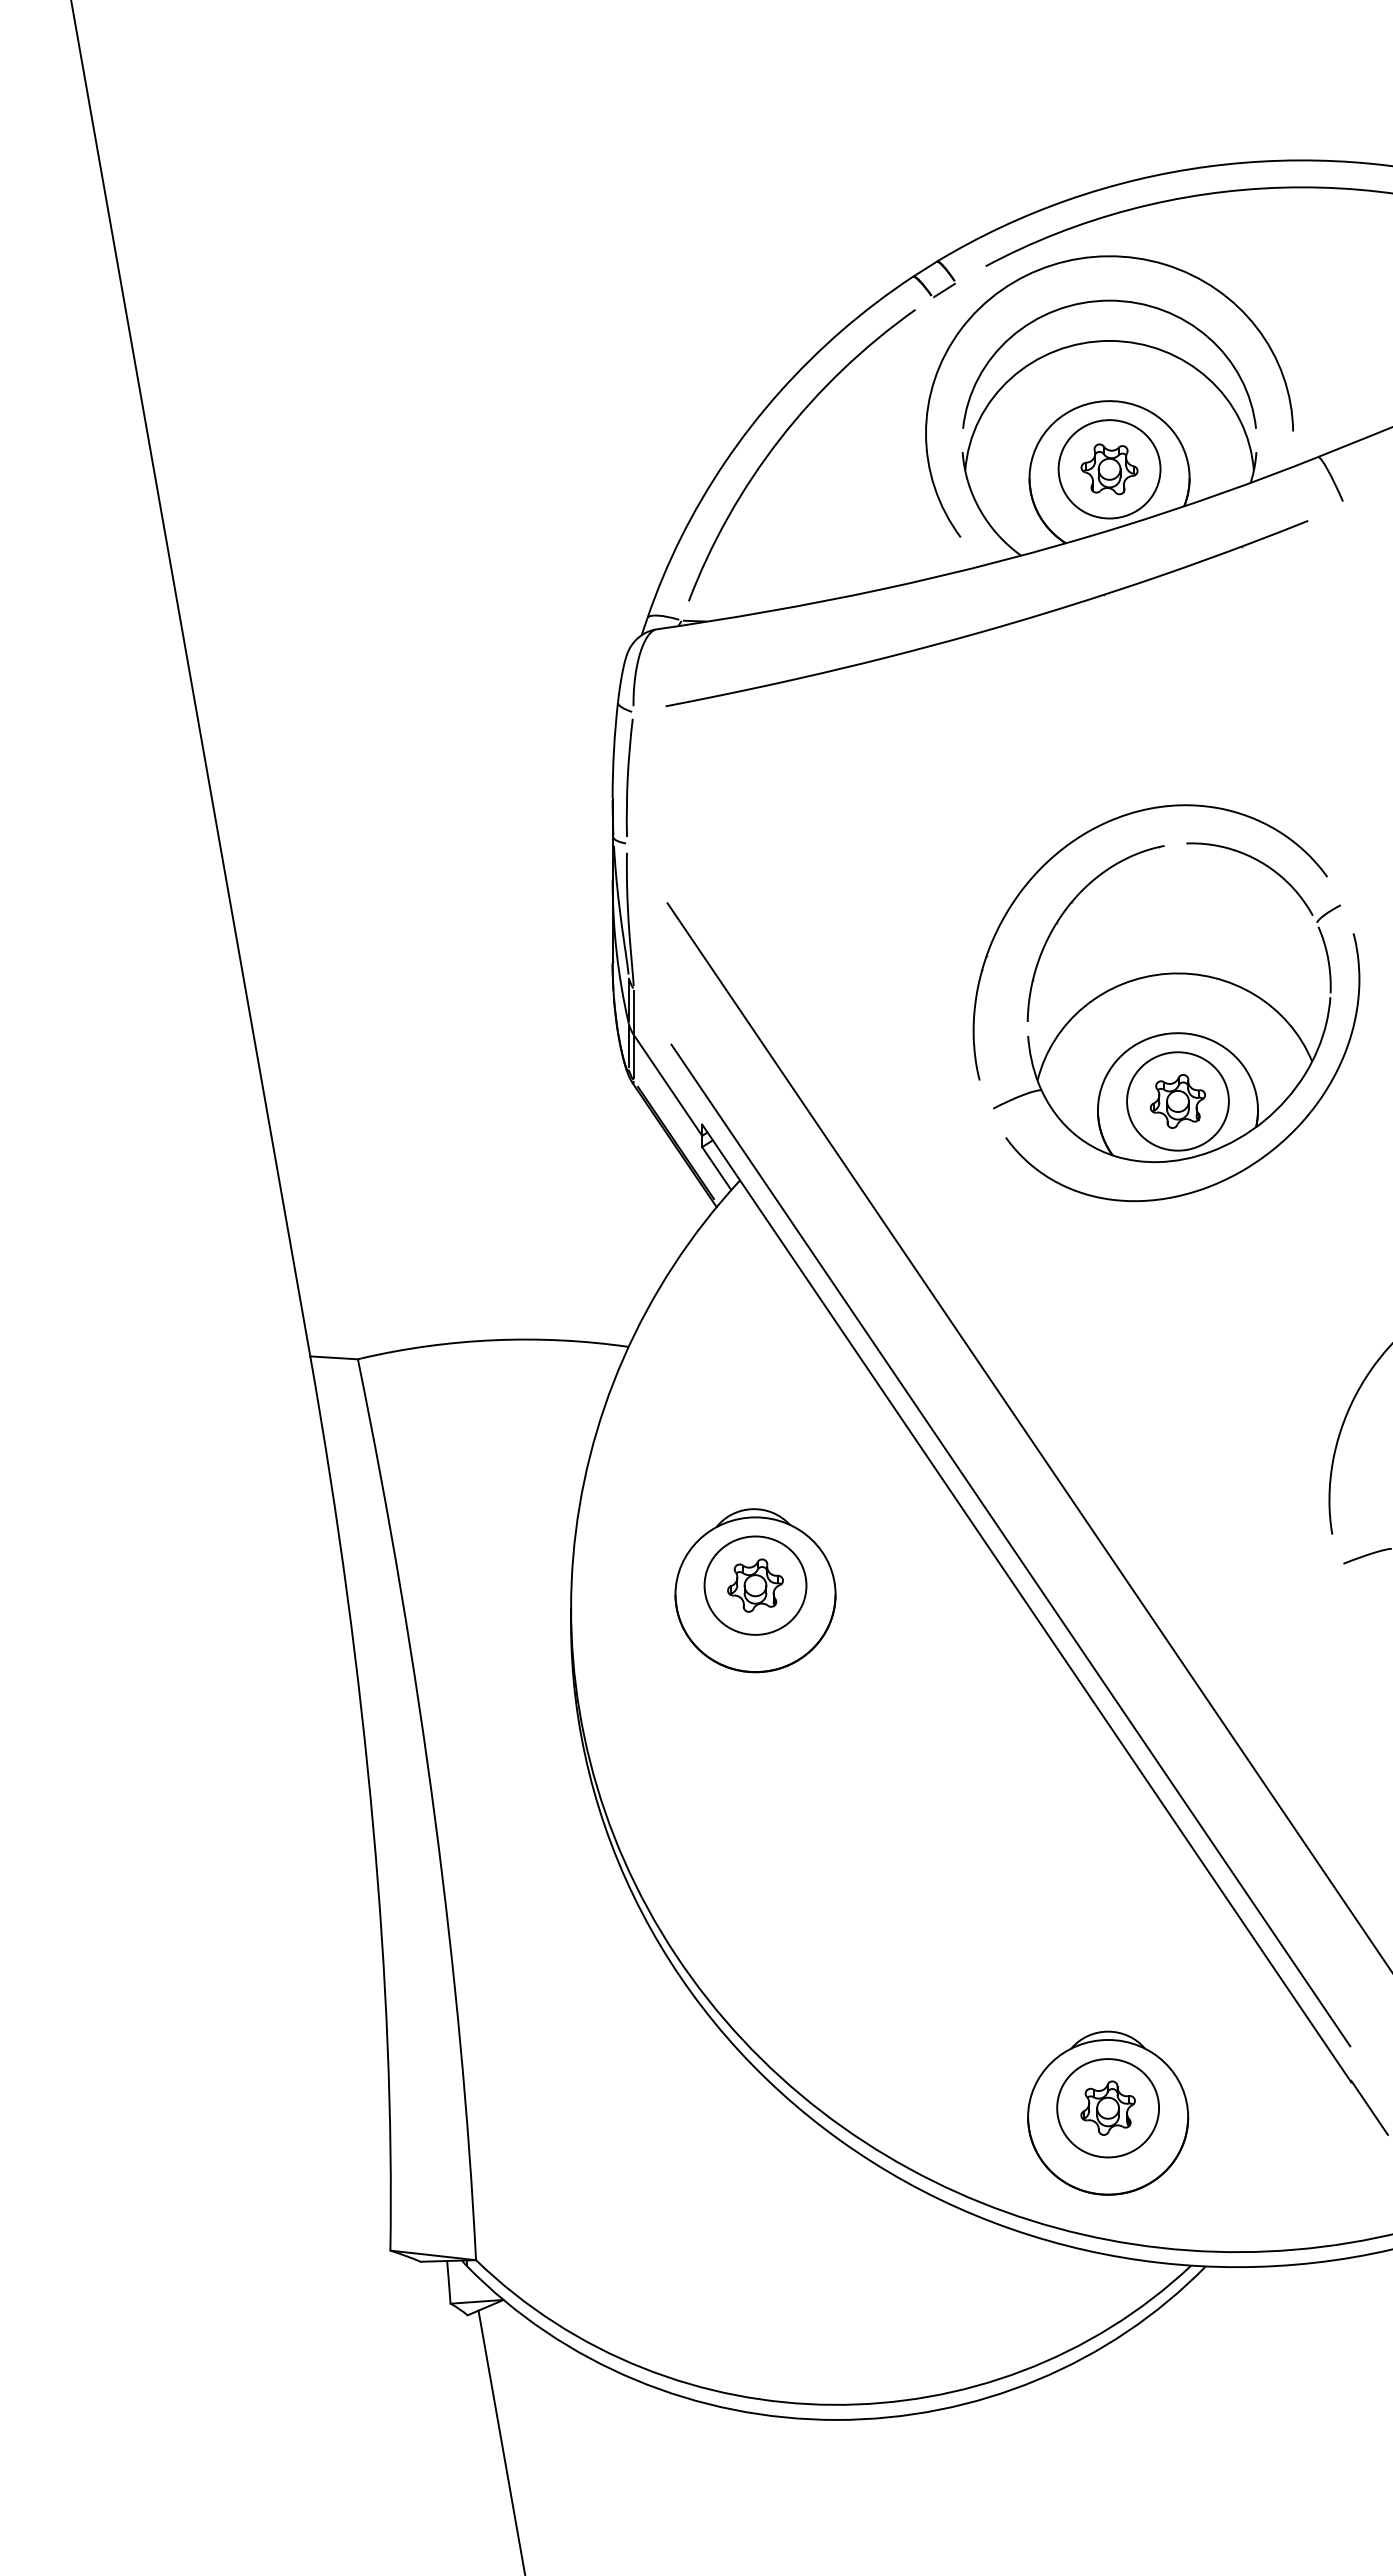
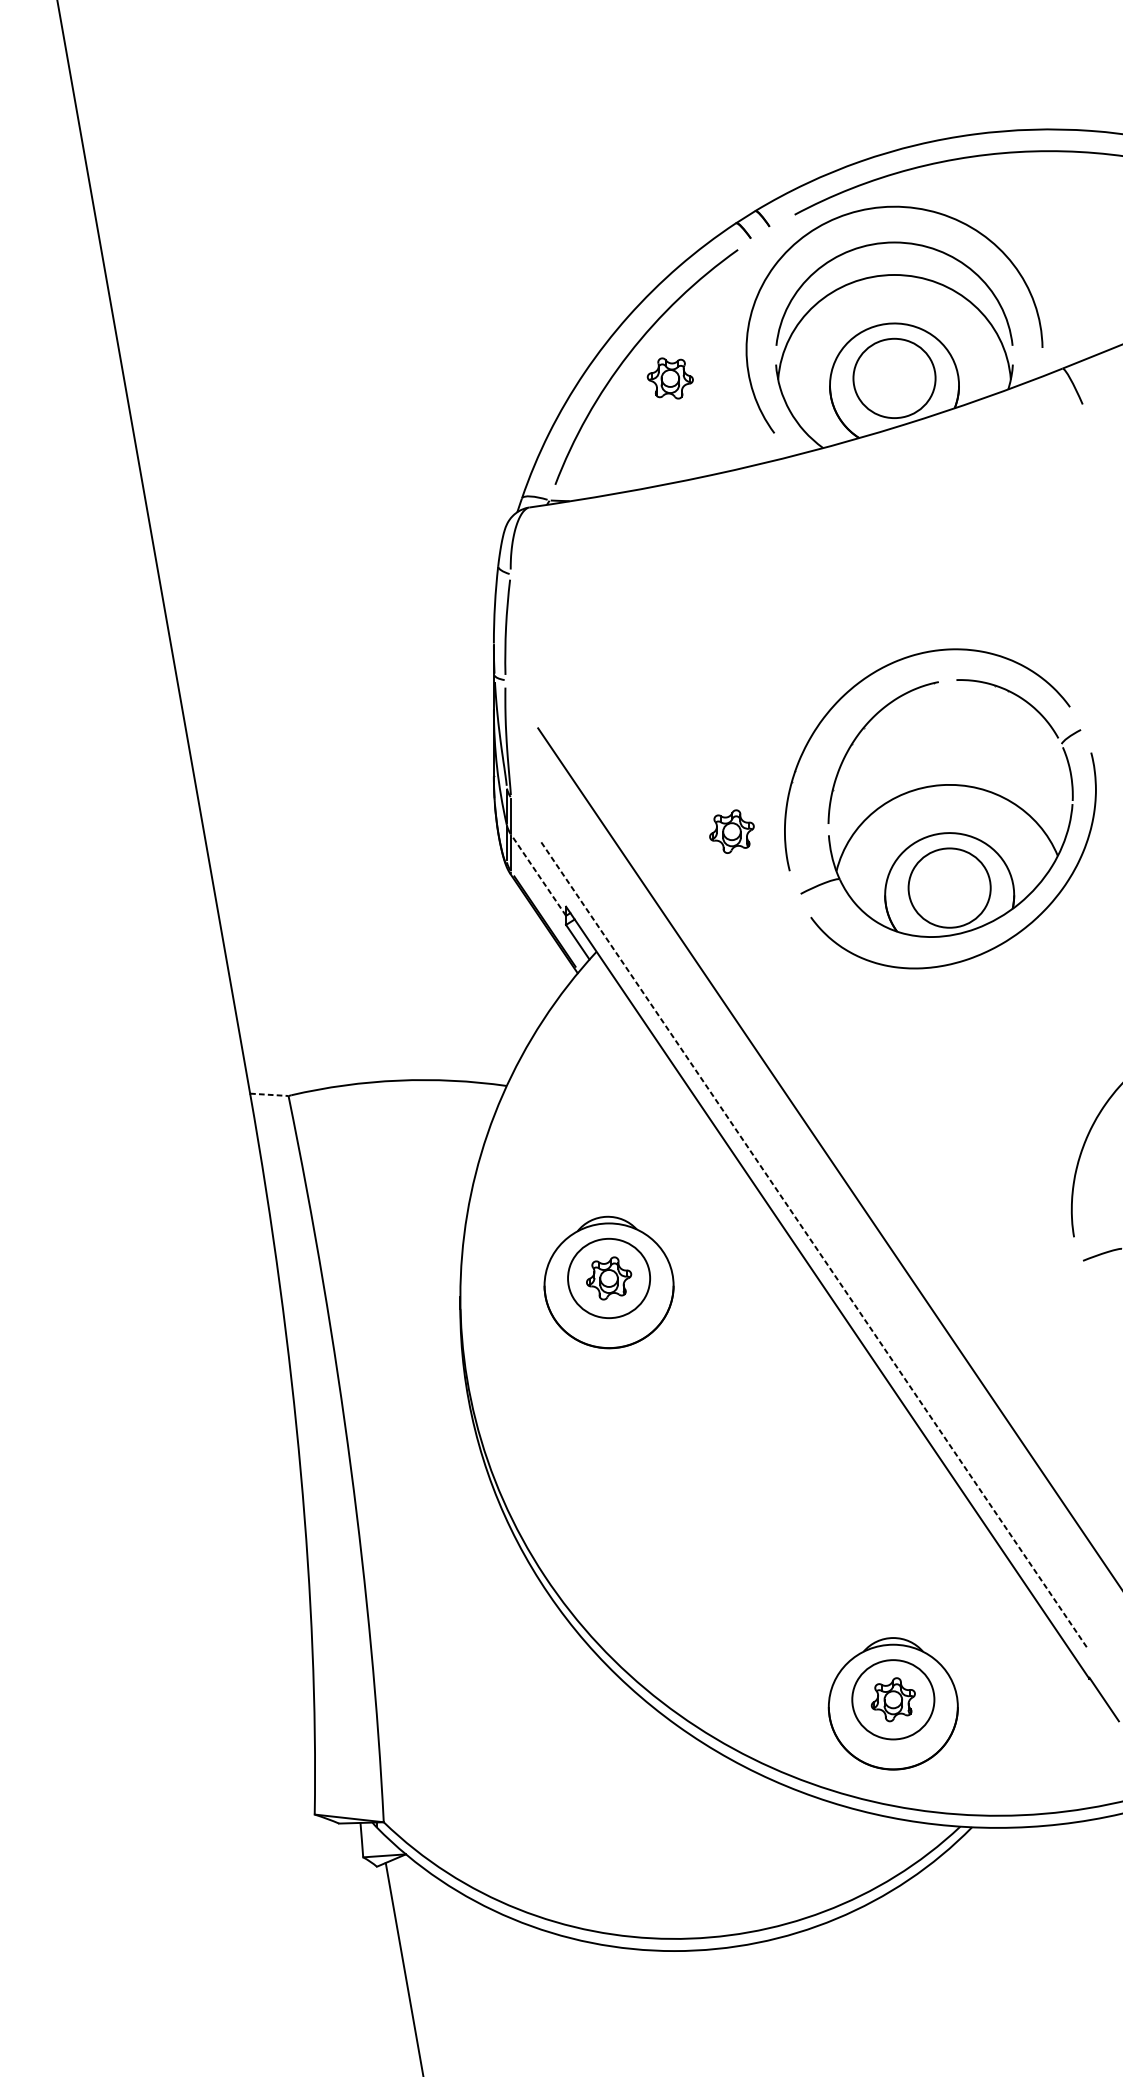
line: (944, 290) -> (761, 234), removed
part: (1109, 469) -> (670, 378), moved
part: (989, 628) -> (797, 506), removed
line: (668, 1085) -> (538, 875), solid -> dashed
part: (1177, 1101) -> (731, 831), moved
line: (334, 1357) -> (269, 1094), solid -> dashed
line: (1010, 1545) -> (814, 1246), solid -> dashed

